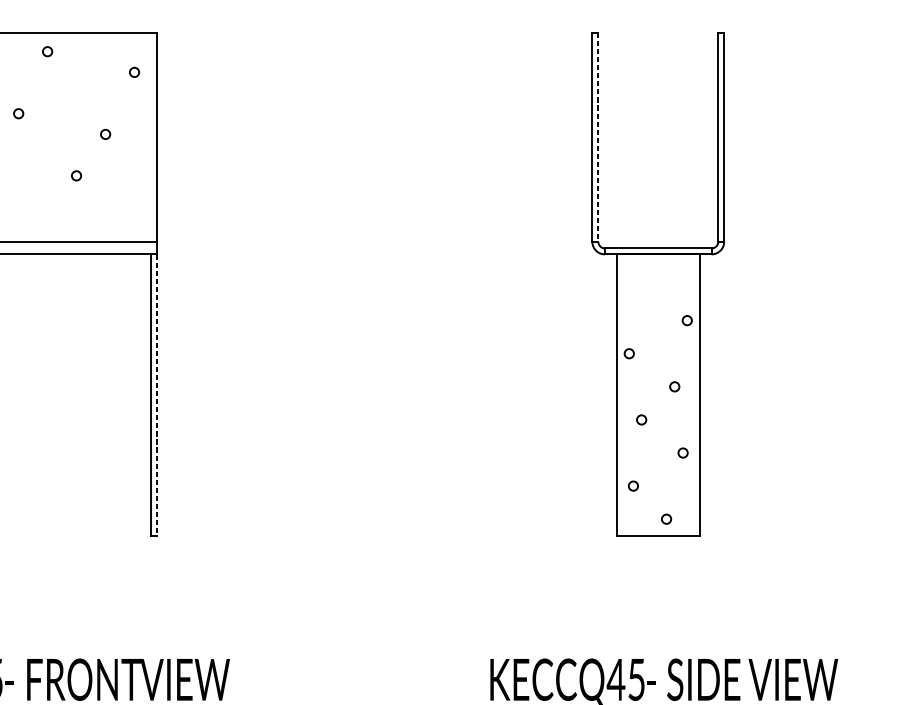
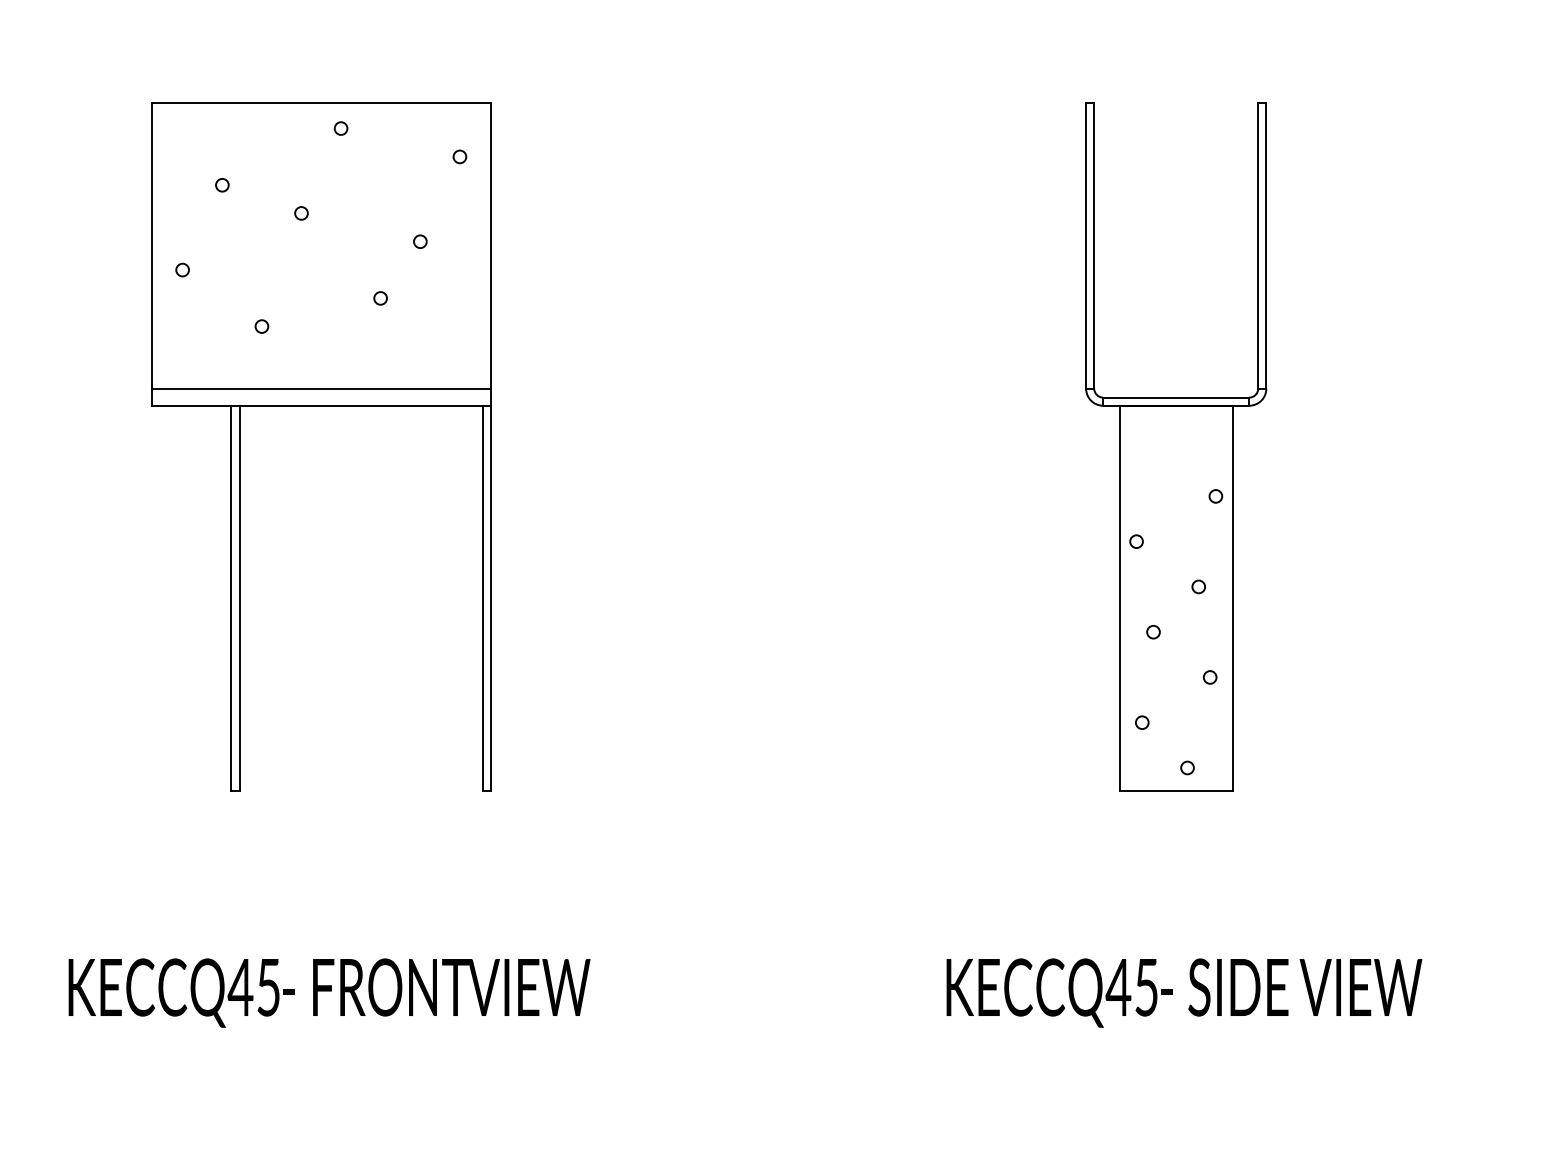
line: (598, 137) -> (1094, 245), dashed -> solid
line: (157, 395) -> (491, 598), dashed -> solid

